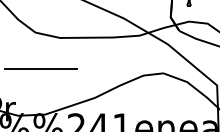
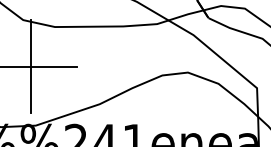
line: (41, 68) -> (30, 66), added

